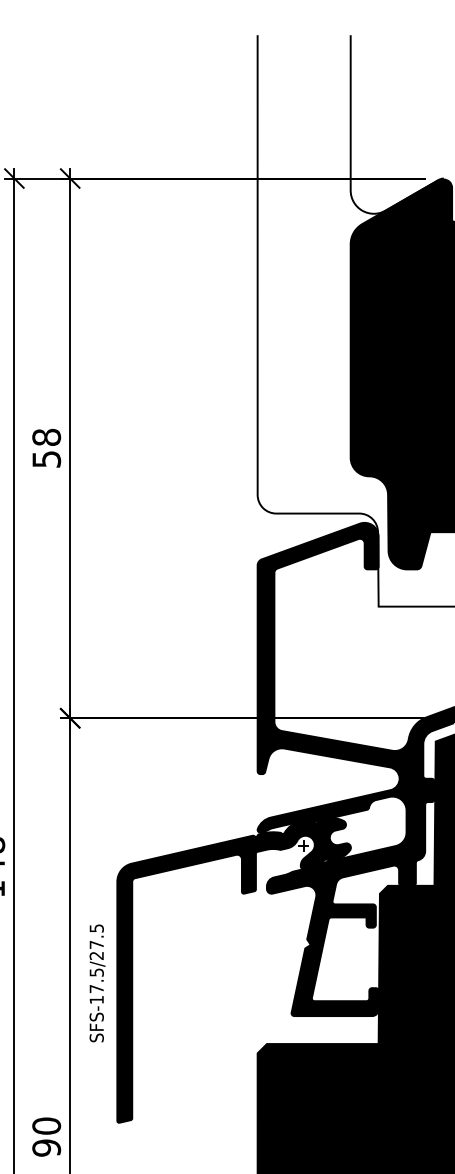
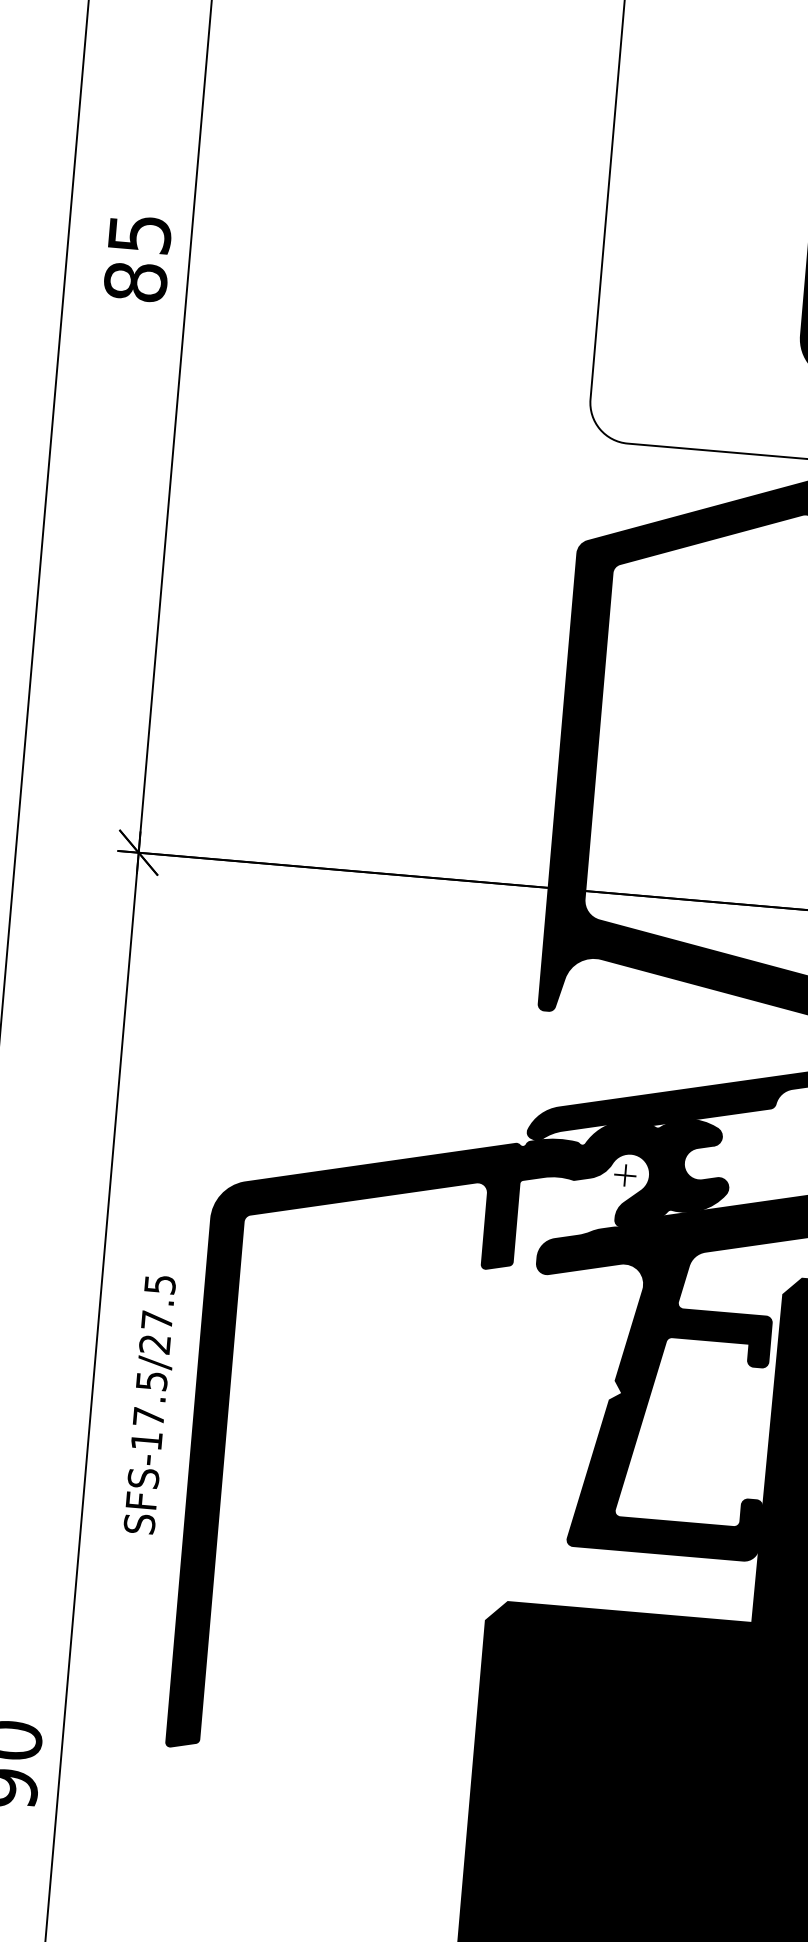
text: (46, 447) -> (137, 256), 58 -> 85
text: (97, 983) -> (151, 1405), moved

